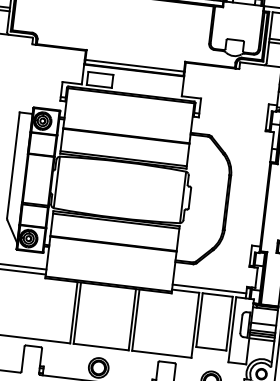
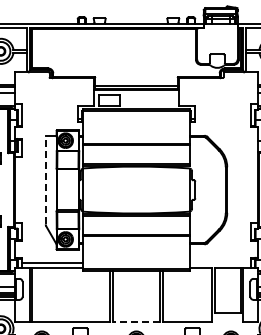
line: (13, 164) -> (45, 179), solid -> dashed
line: (209, 289) -> (220, 263), removed
line: (101, 347) -> (136, 322), solid -> dashed

